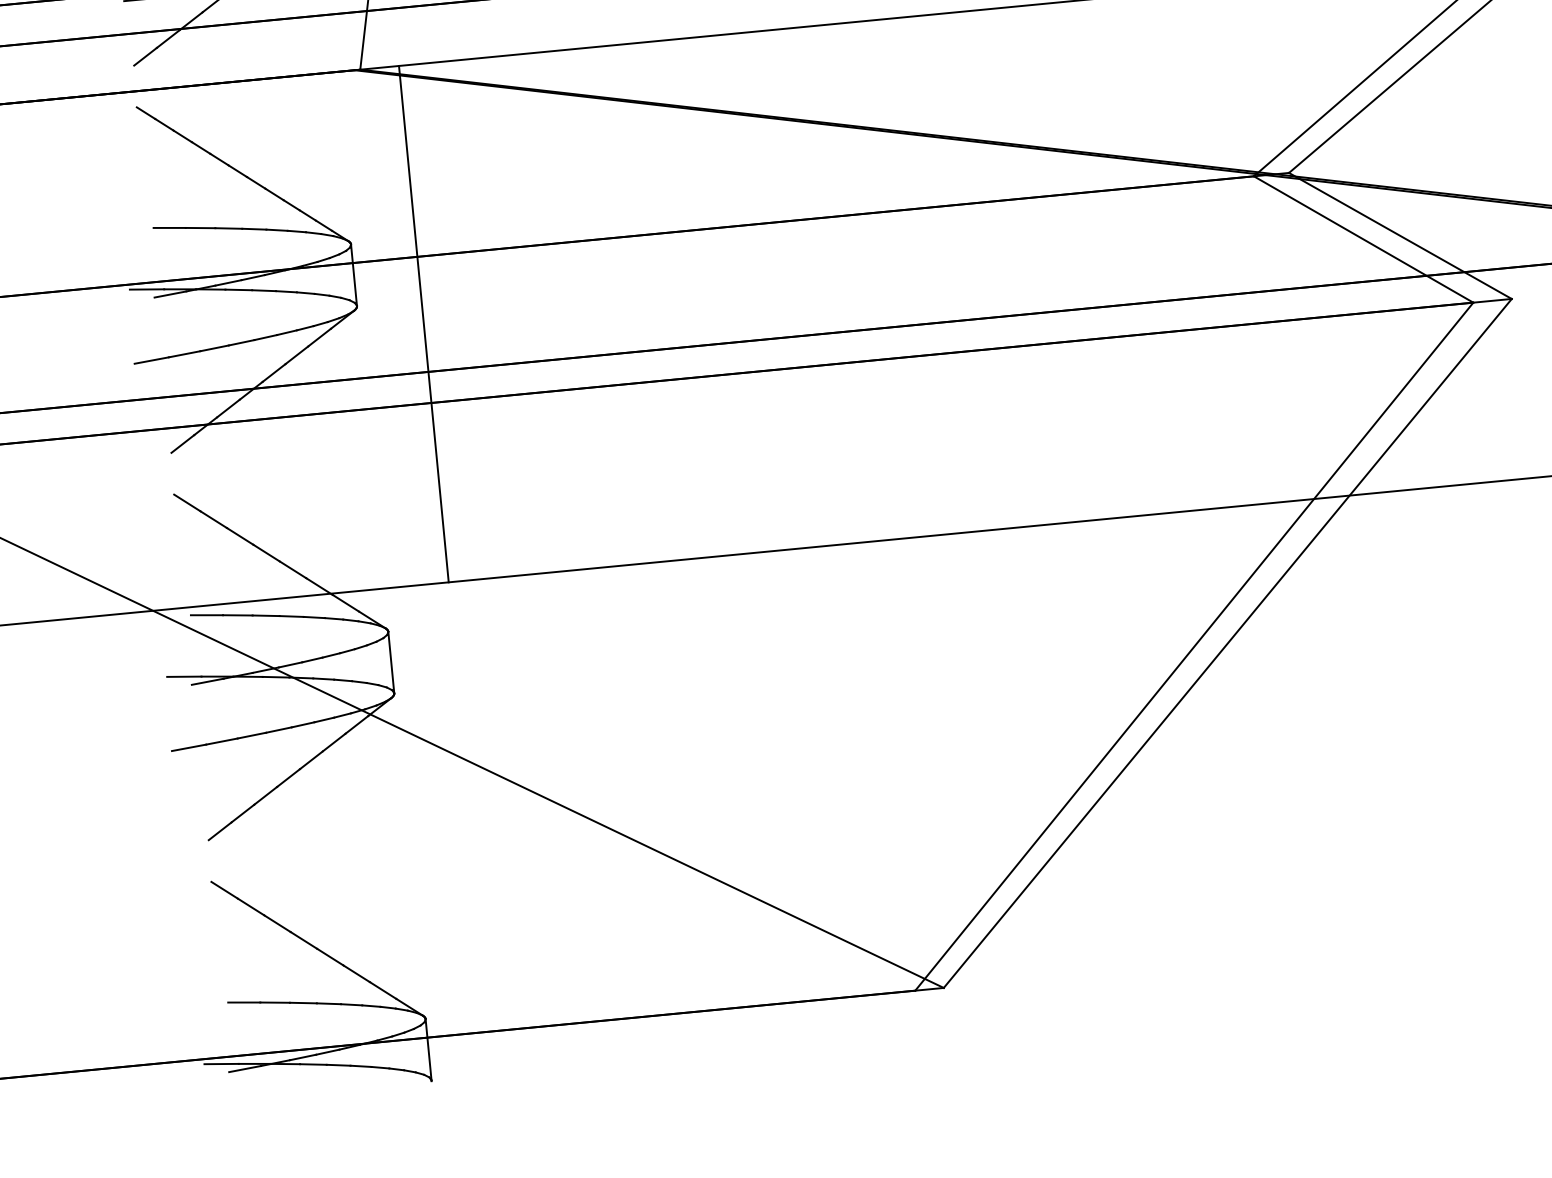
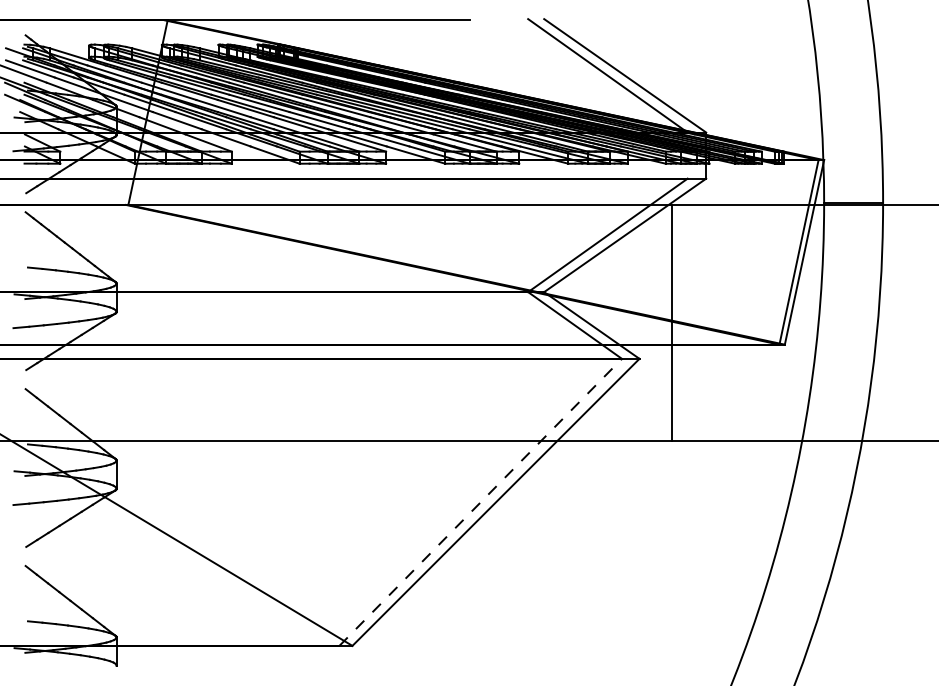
line: (424, 323) -> (146, 322), removed
line: (1196, 646) -> (481, 502), solid -> dashed

